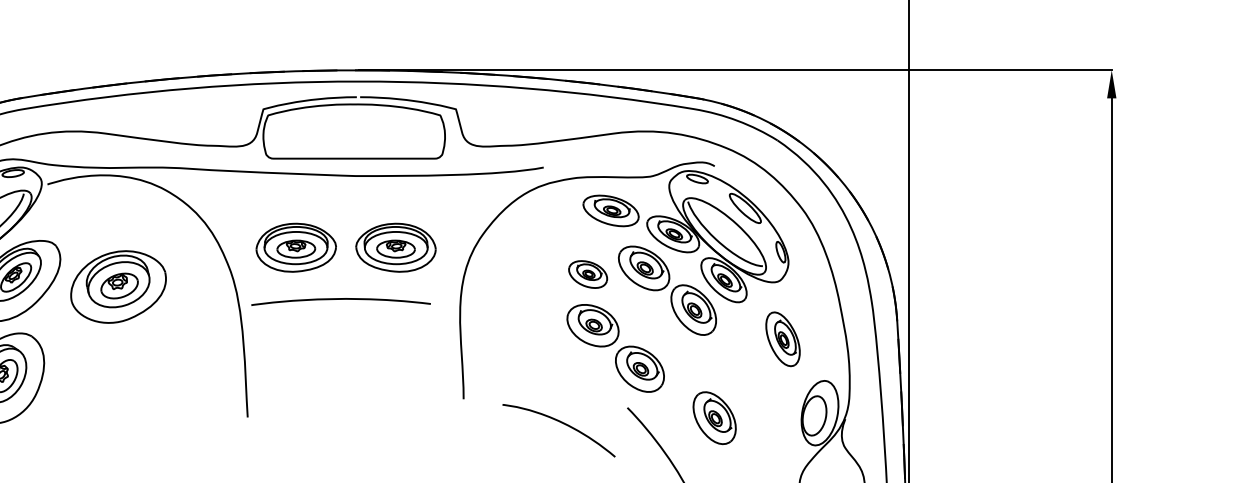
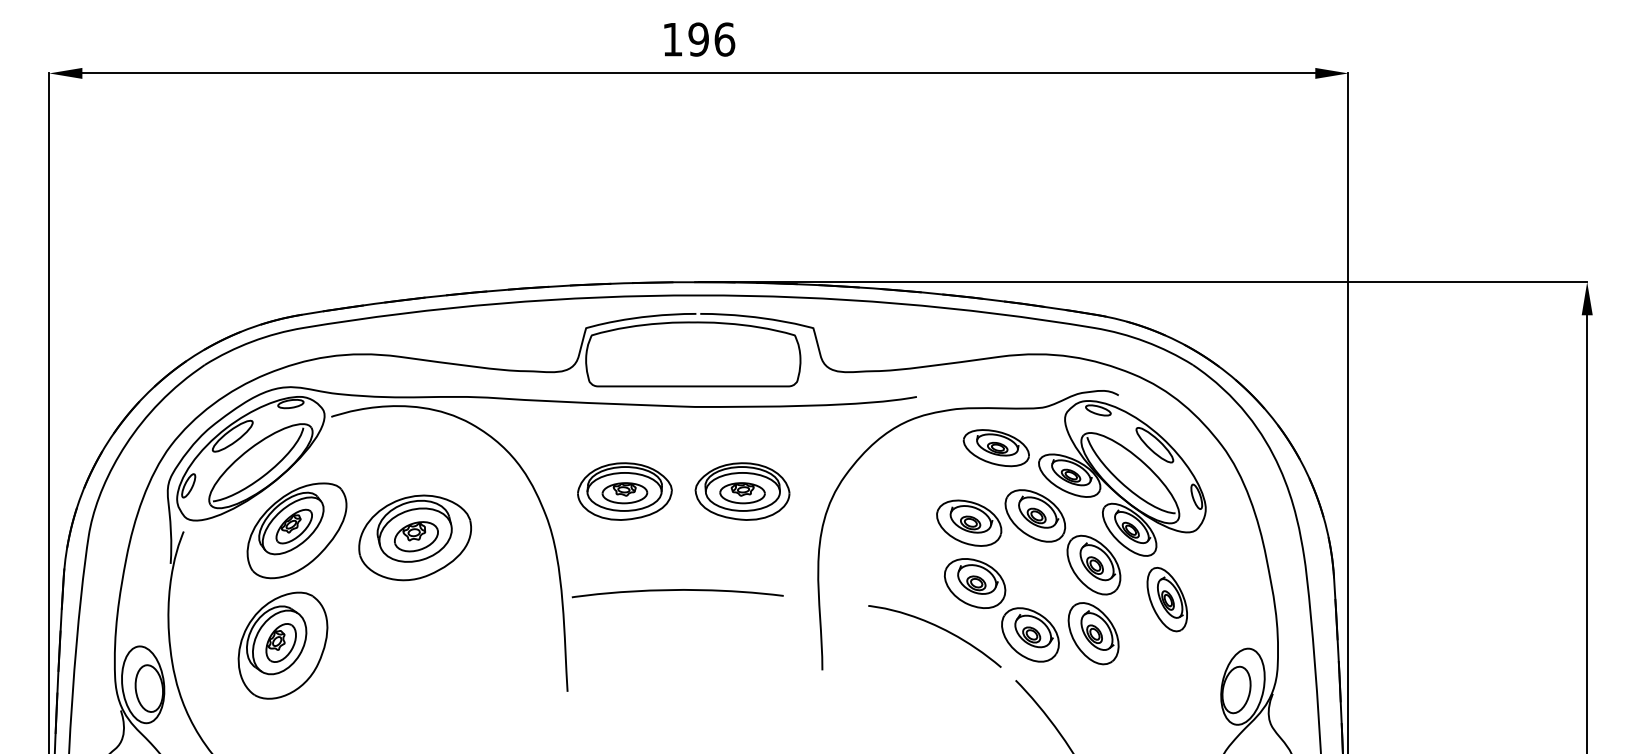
part: (588, 273) -> (969, 522), size x1.43
curve: (340, 299) -> (677, 590), moved
part: (782, 339) -> (1166, 599), moved
part: (714, 418) -> (1093, 633), moved
curve: (562, 423) -> (939, 628), moved

